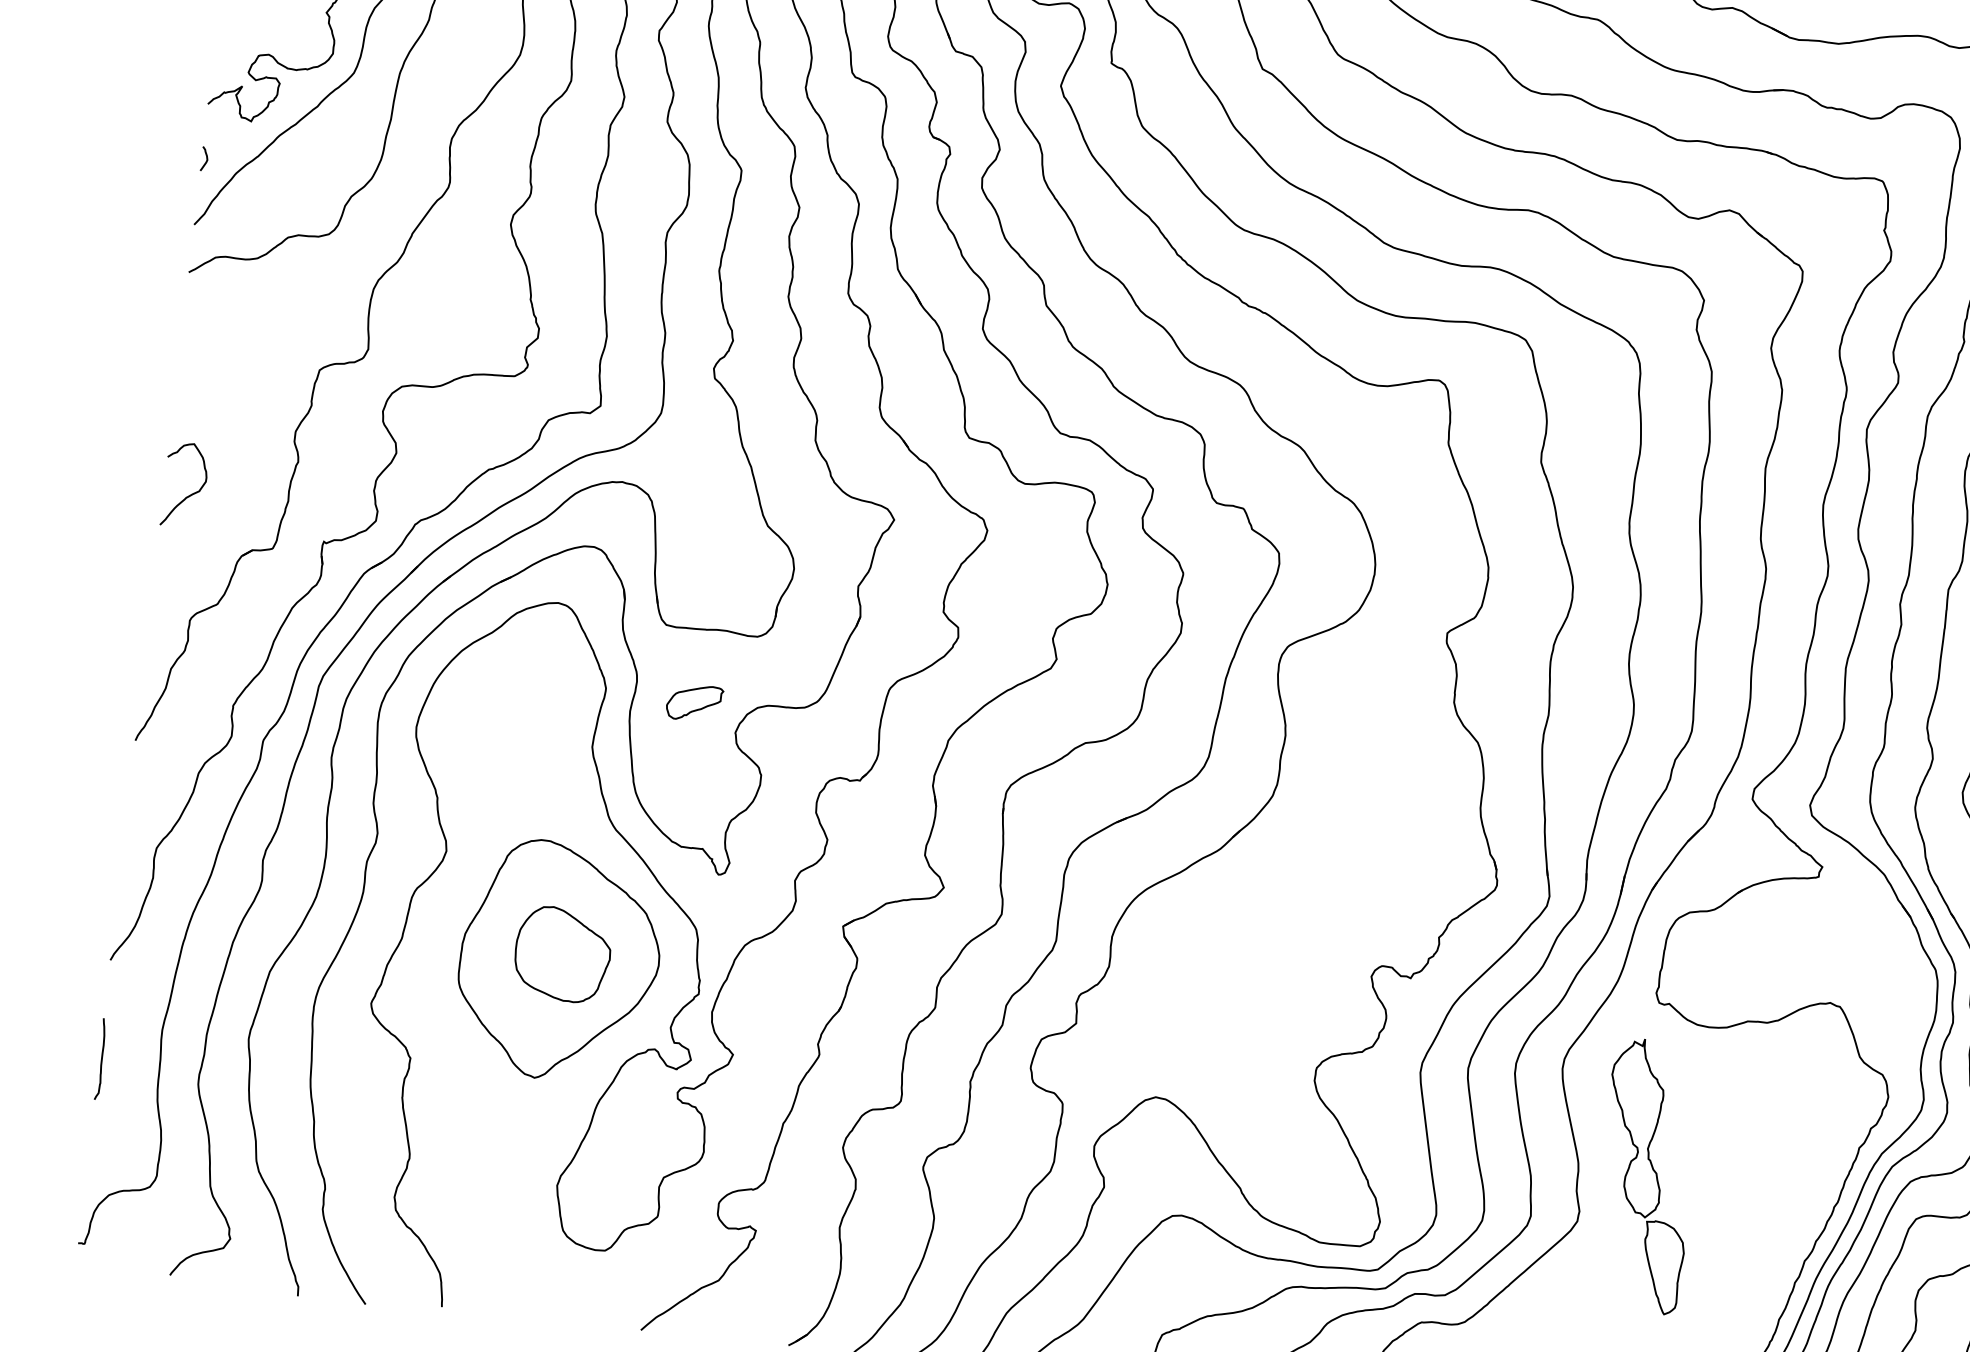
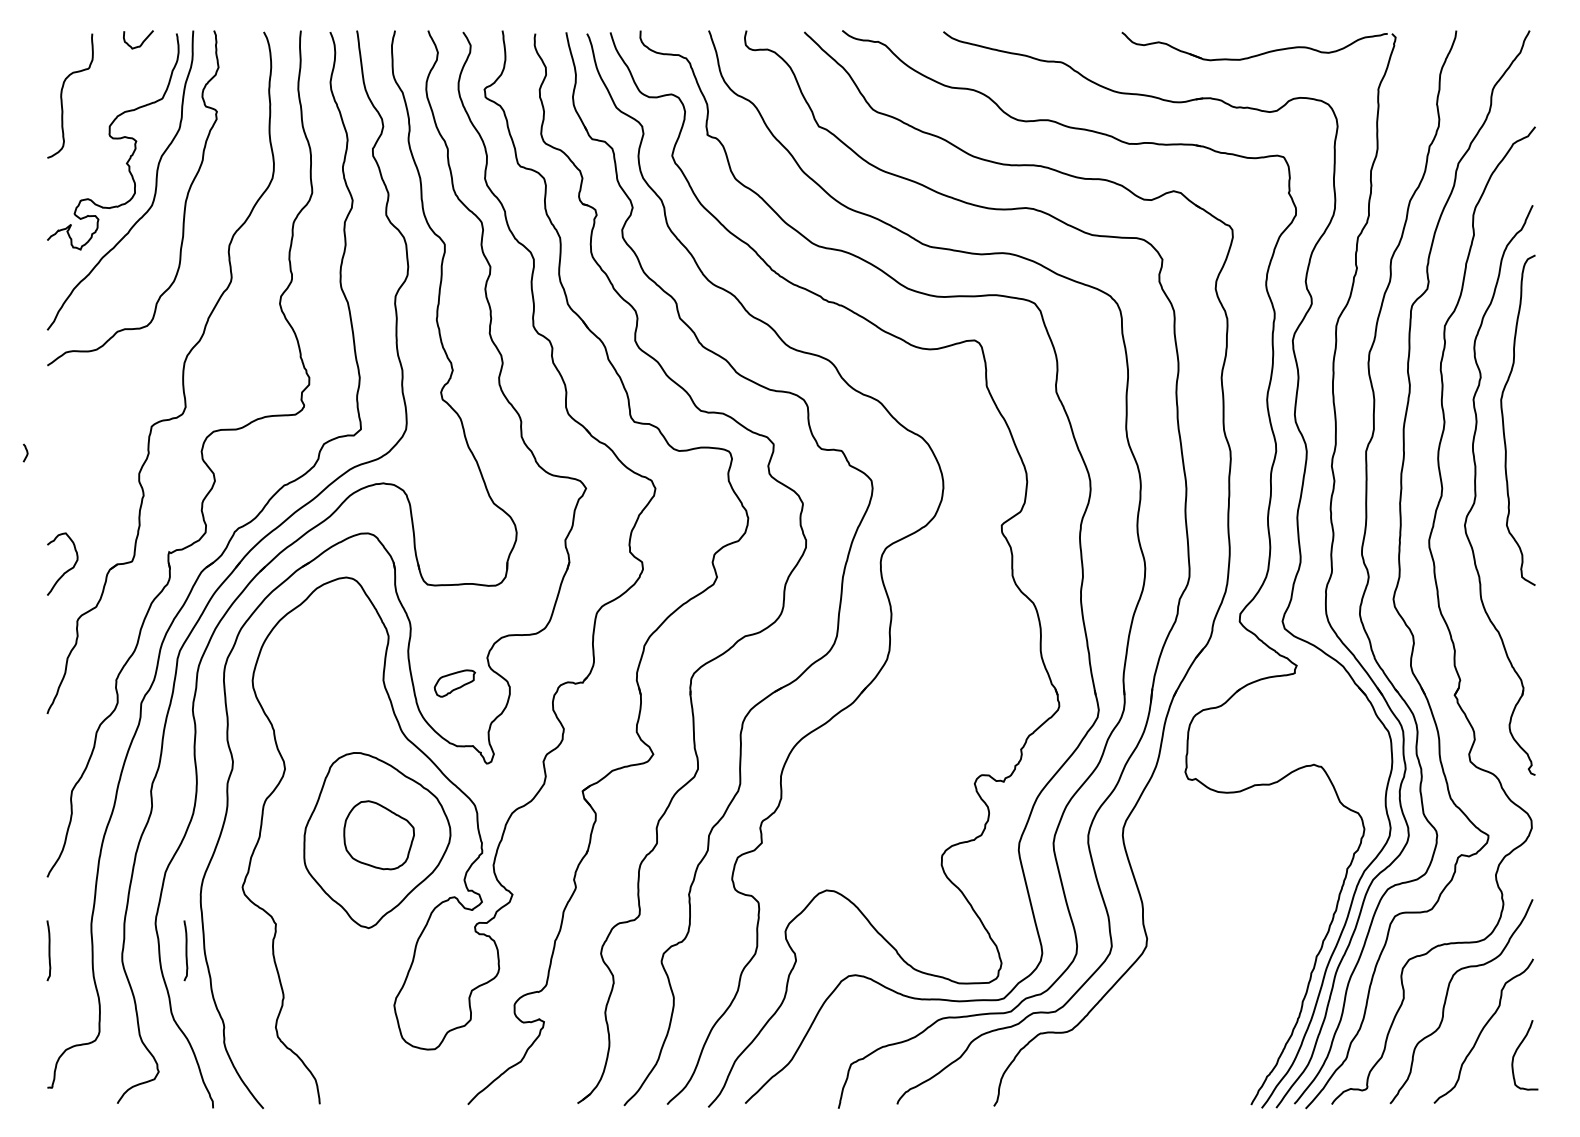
curve: (205, 158) -> (26, 452), moved
curve: (189, 494) -> (66, 570), moved
part: (694, 702) -> (454, 683), moved
curve: (284, 1079) -> (185, 950), added
part: (1646, 1176) -> (1193, 907), removed

